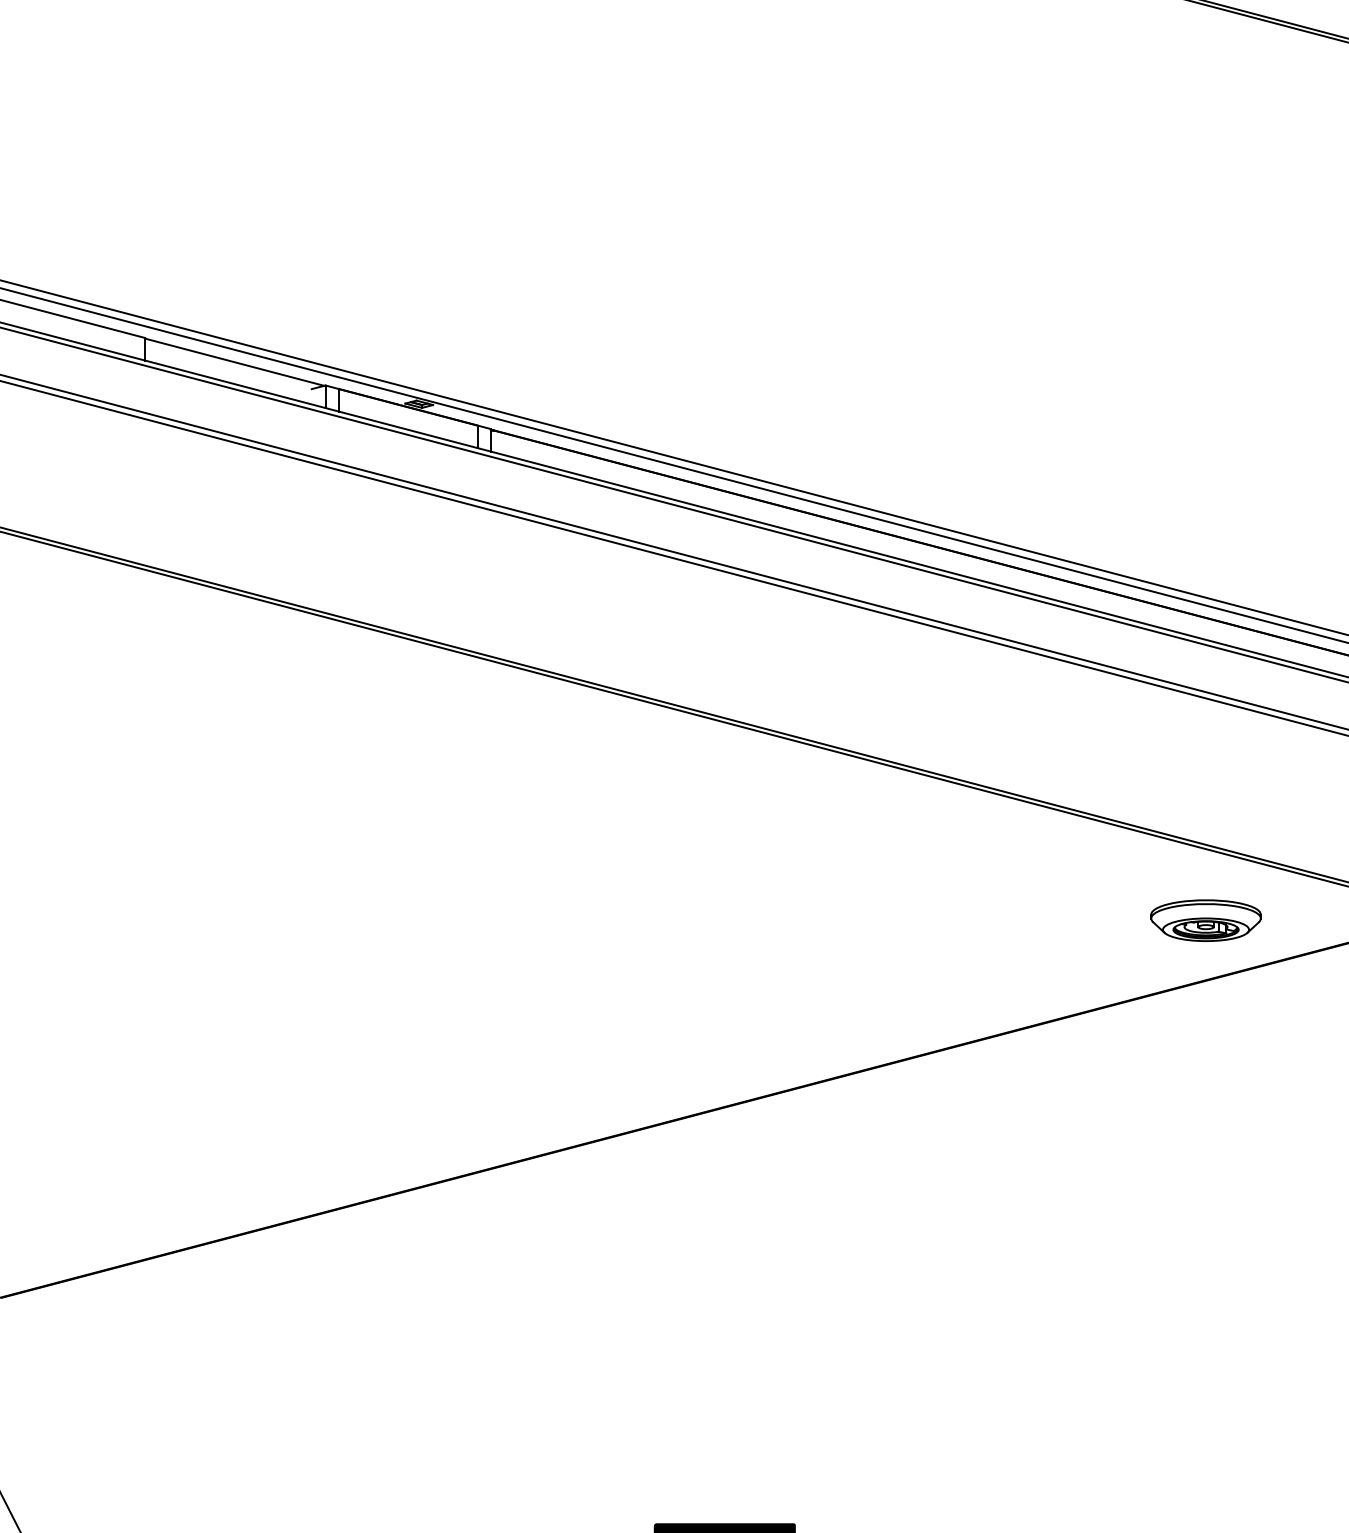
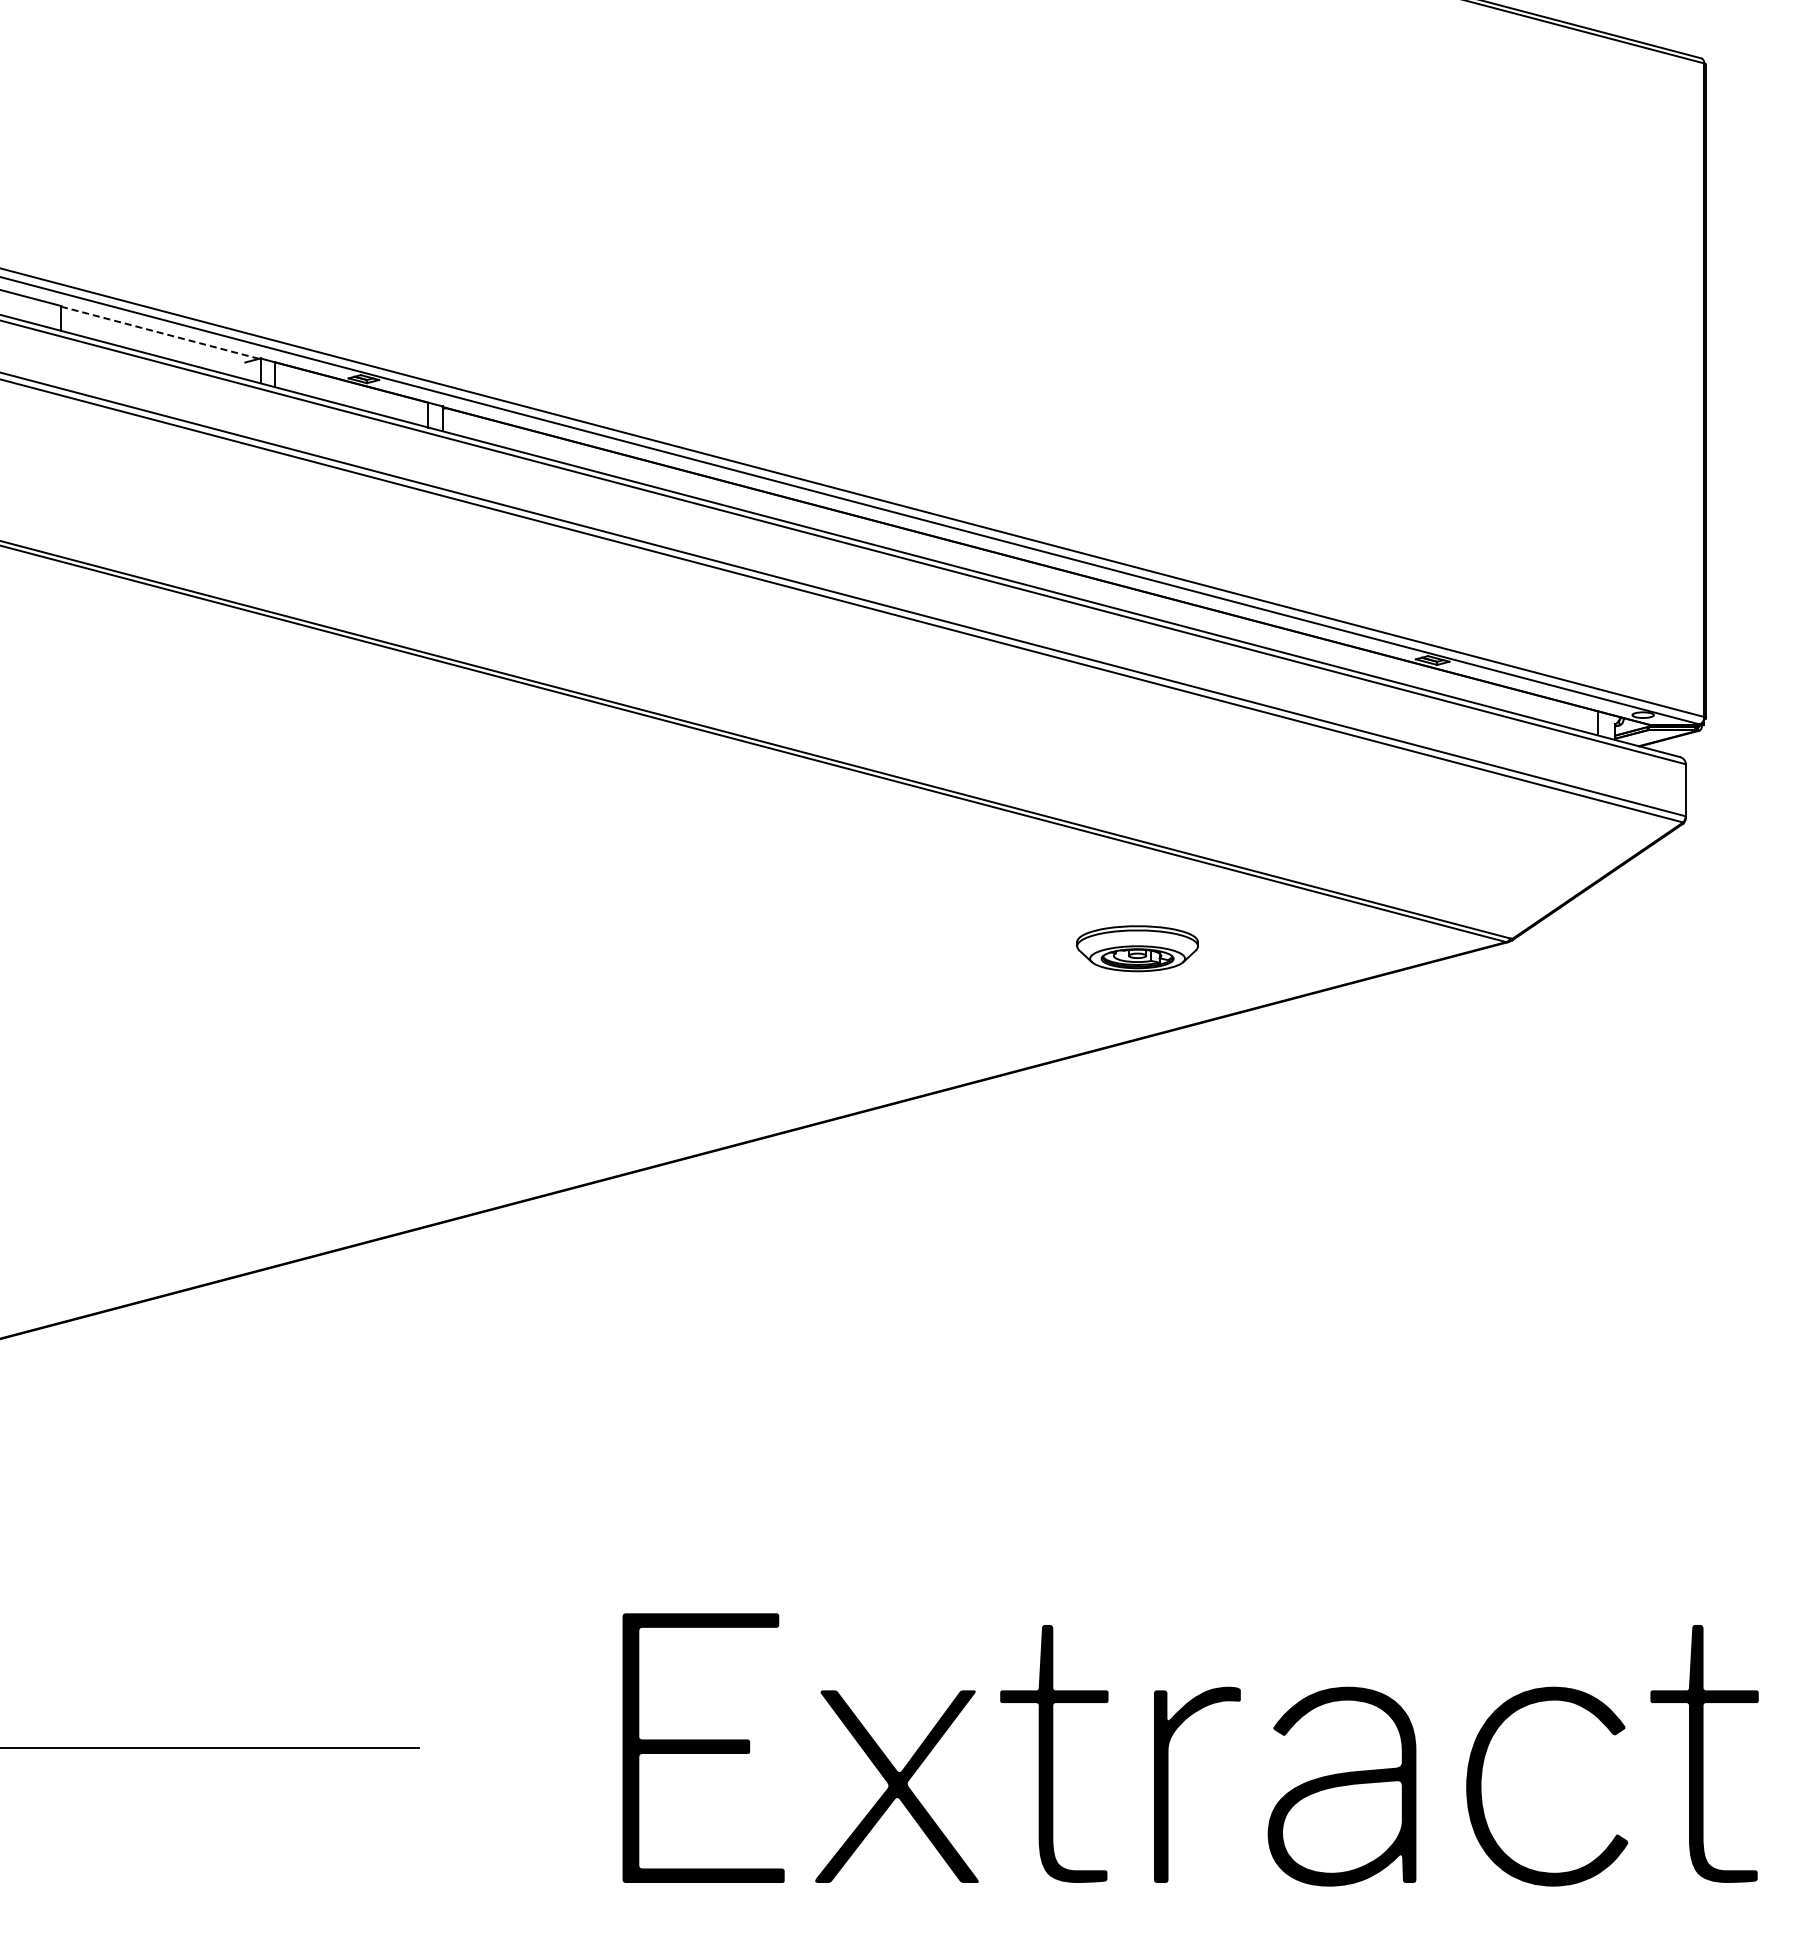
line: (233, 361) -> (159, 332), solid -> dashed
part: (1205, 920) -> (1137, 948), moved

